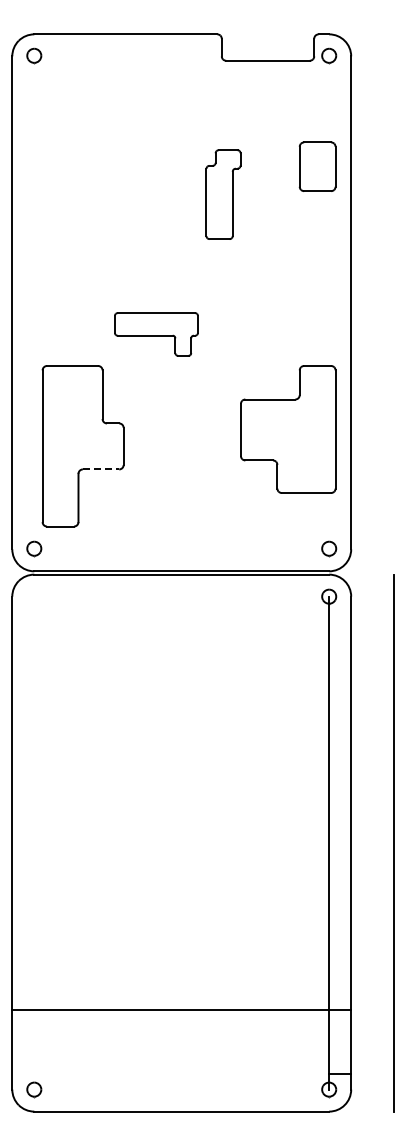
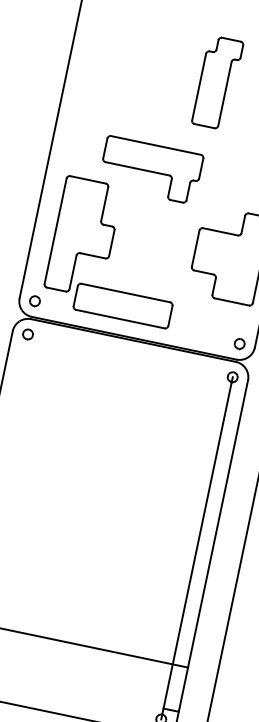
part: (223, 194) -> (217, 82), size x1.43
part: (156, 334) -> (150, 170), size x1.67
line: (101, 469) -> (93, 255), dashed -> solid
part: (157, 529) -> (123, 305), added
part: (34, 596) -> (28, 334), added

